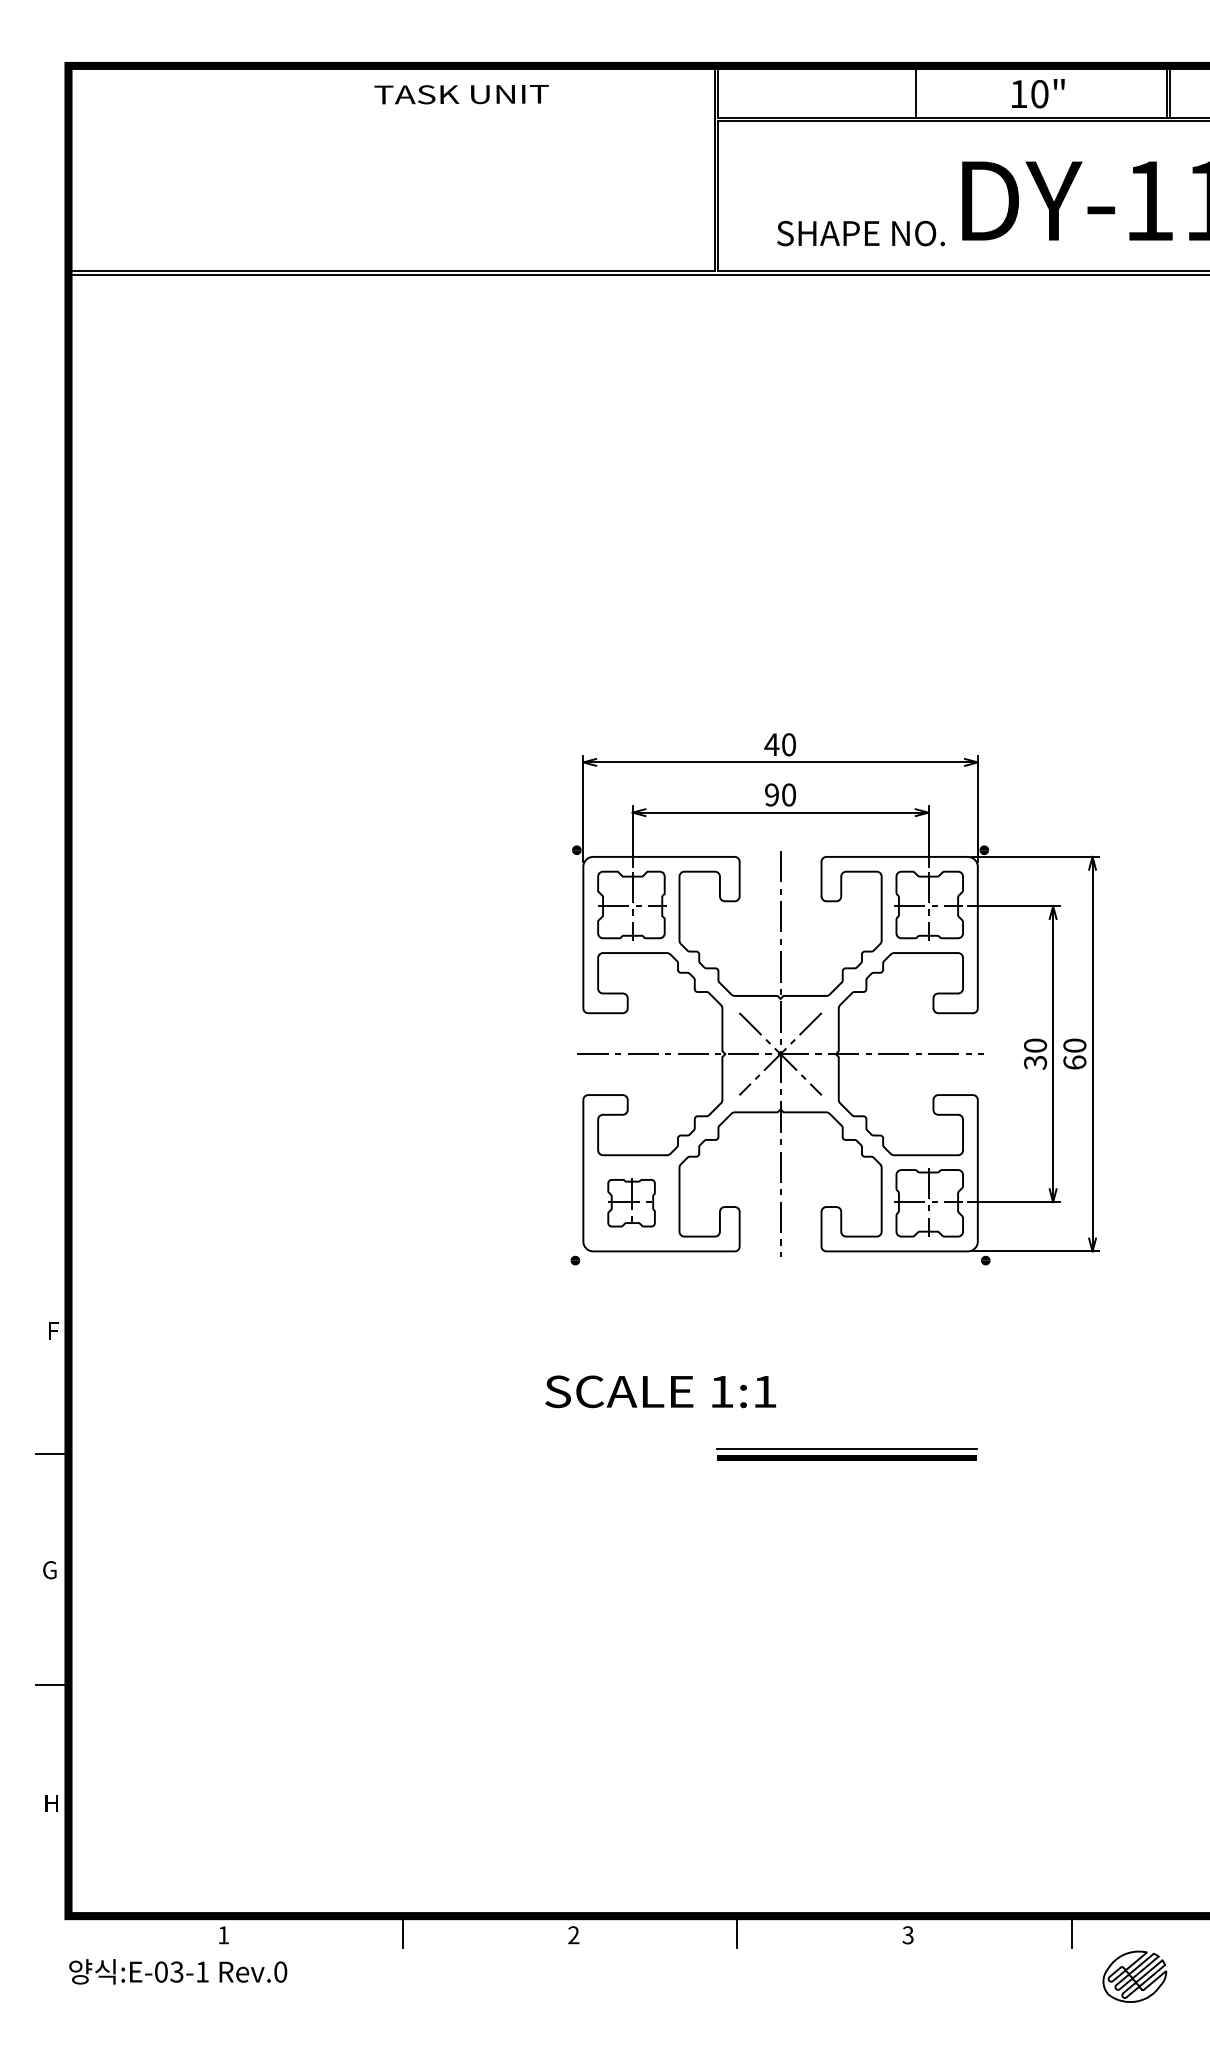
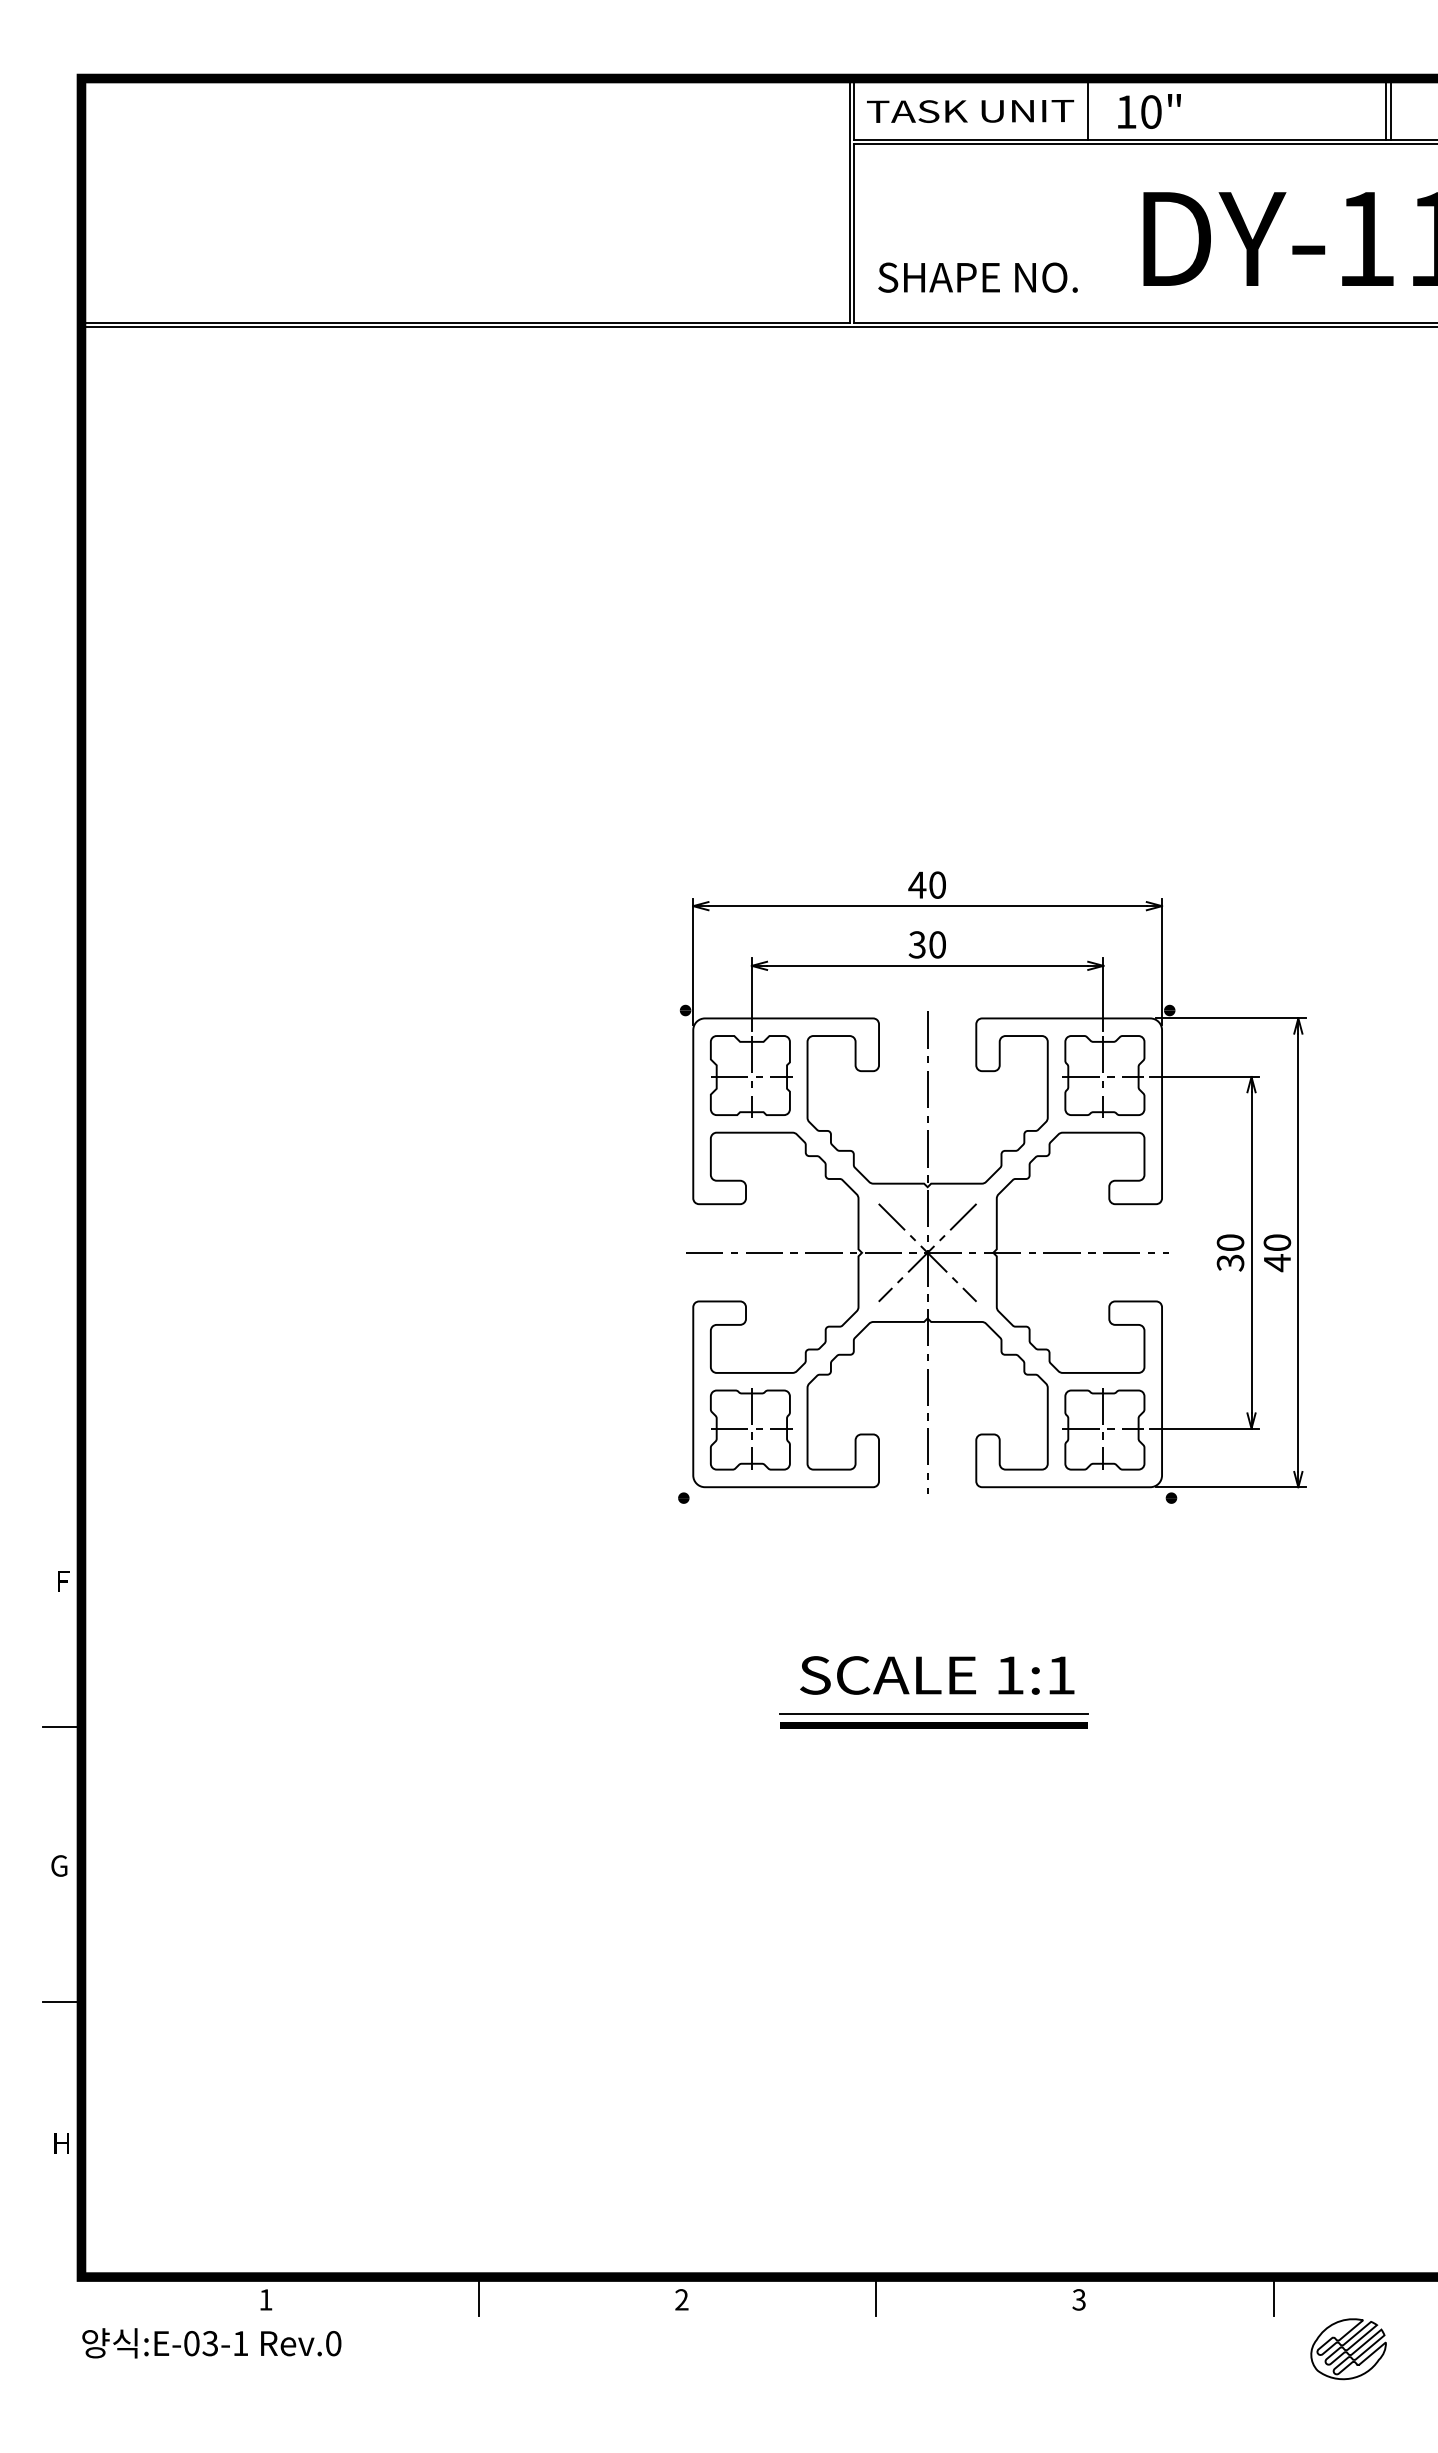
text: (1038, 93) -> (1149, 111), moved
text: (461, 94) -> (970, 111), moved
text: (860, 233) -> (977, 277), moved
text: (771, 794) -> (916, 944), 90 -> 30
text: (1074, 1062) -> (1276, 1262), 60 -> 40
part: (631, 1202) -> (750, 1429), size x1.43
text: (660, 1391) -> (937, 1675), moved
part: (846, 1454) -> (933, 1721), moved

